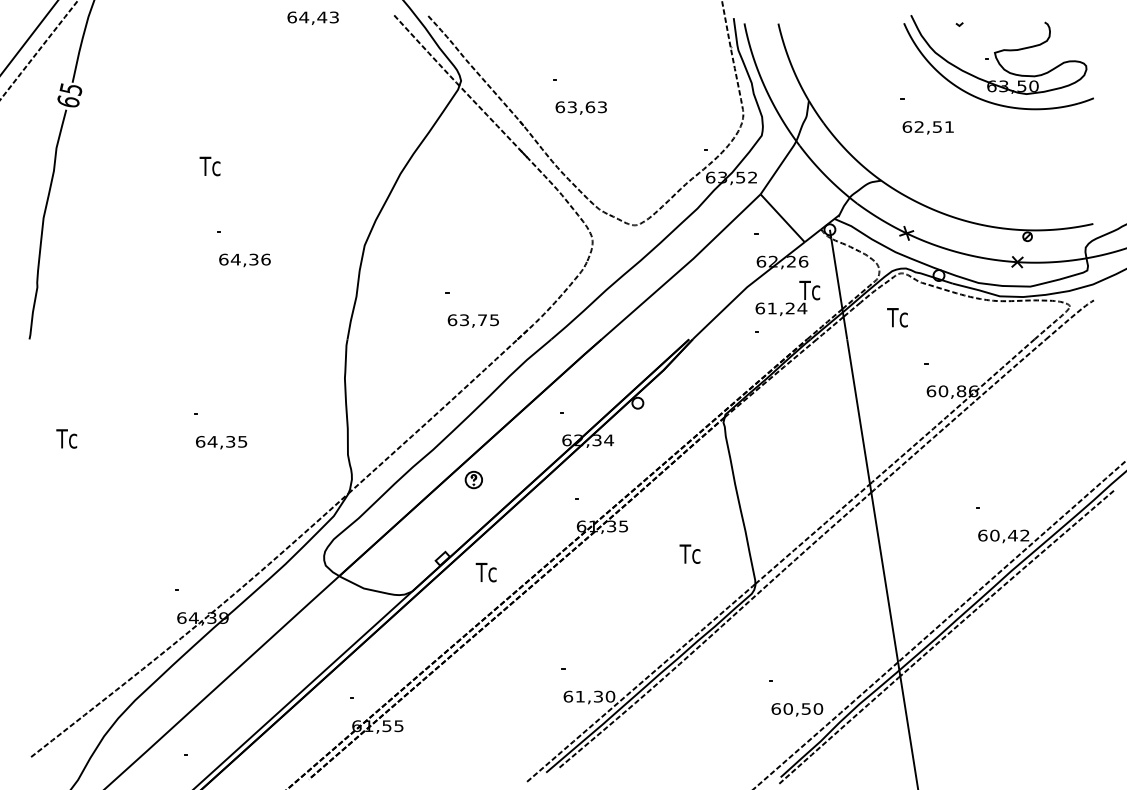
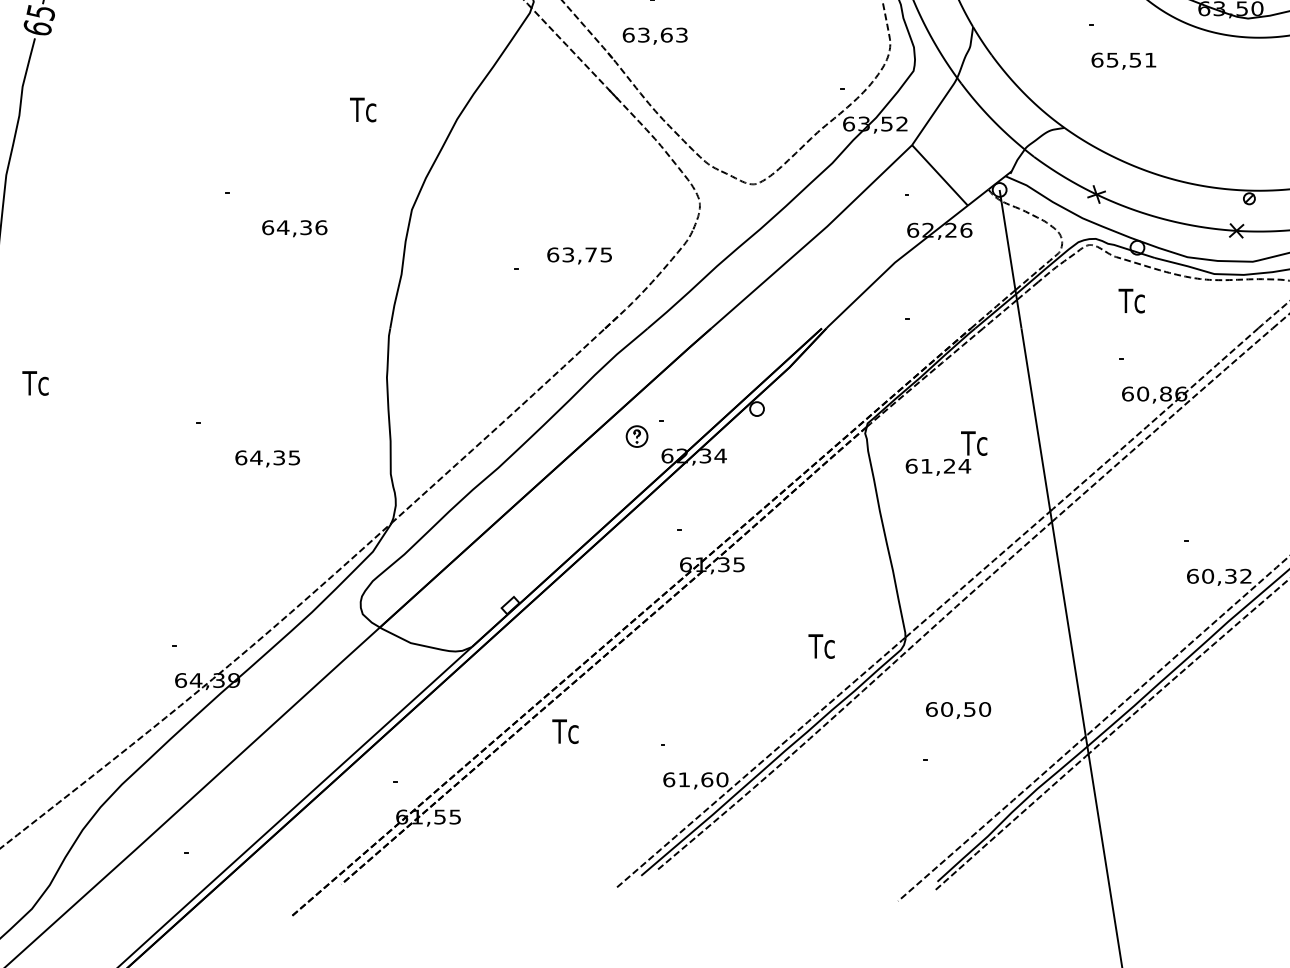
text: (580, 107) -> (654, 35), moved
text: (918, 126) -> (1111, 59), 62,51 -> 65,51
text: (209, 166) -> (362, 110), moved
text: (244, 260) -> (294, 228), moved
text: (787, 298) -> (946, 453), moved
text: (897, 317) -> (1131, 300), moved
text: (472, 320) -> (578, 255), moved
text: (66, 438) -> (35, 382), moved
text: (221, 442) -> (267, 458), moved
part: (473, 479) -> (636, 435), moved
text: (1012, 535) -> (1230, 576), 60,42 -> 60,32
text: (689, 553) -> (821, 645), moved
text: (485, 572) -> (564, 731), moved
text: (598, 696) -> (707, 779), 61,30 -> 61,60
text: (797, 709) -> (958, 710), moved

